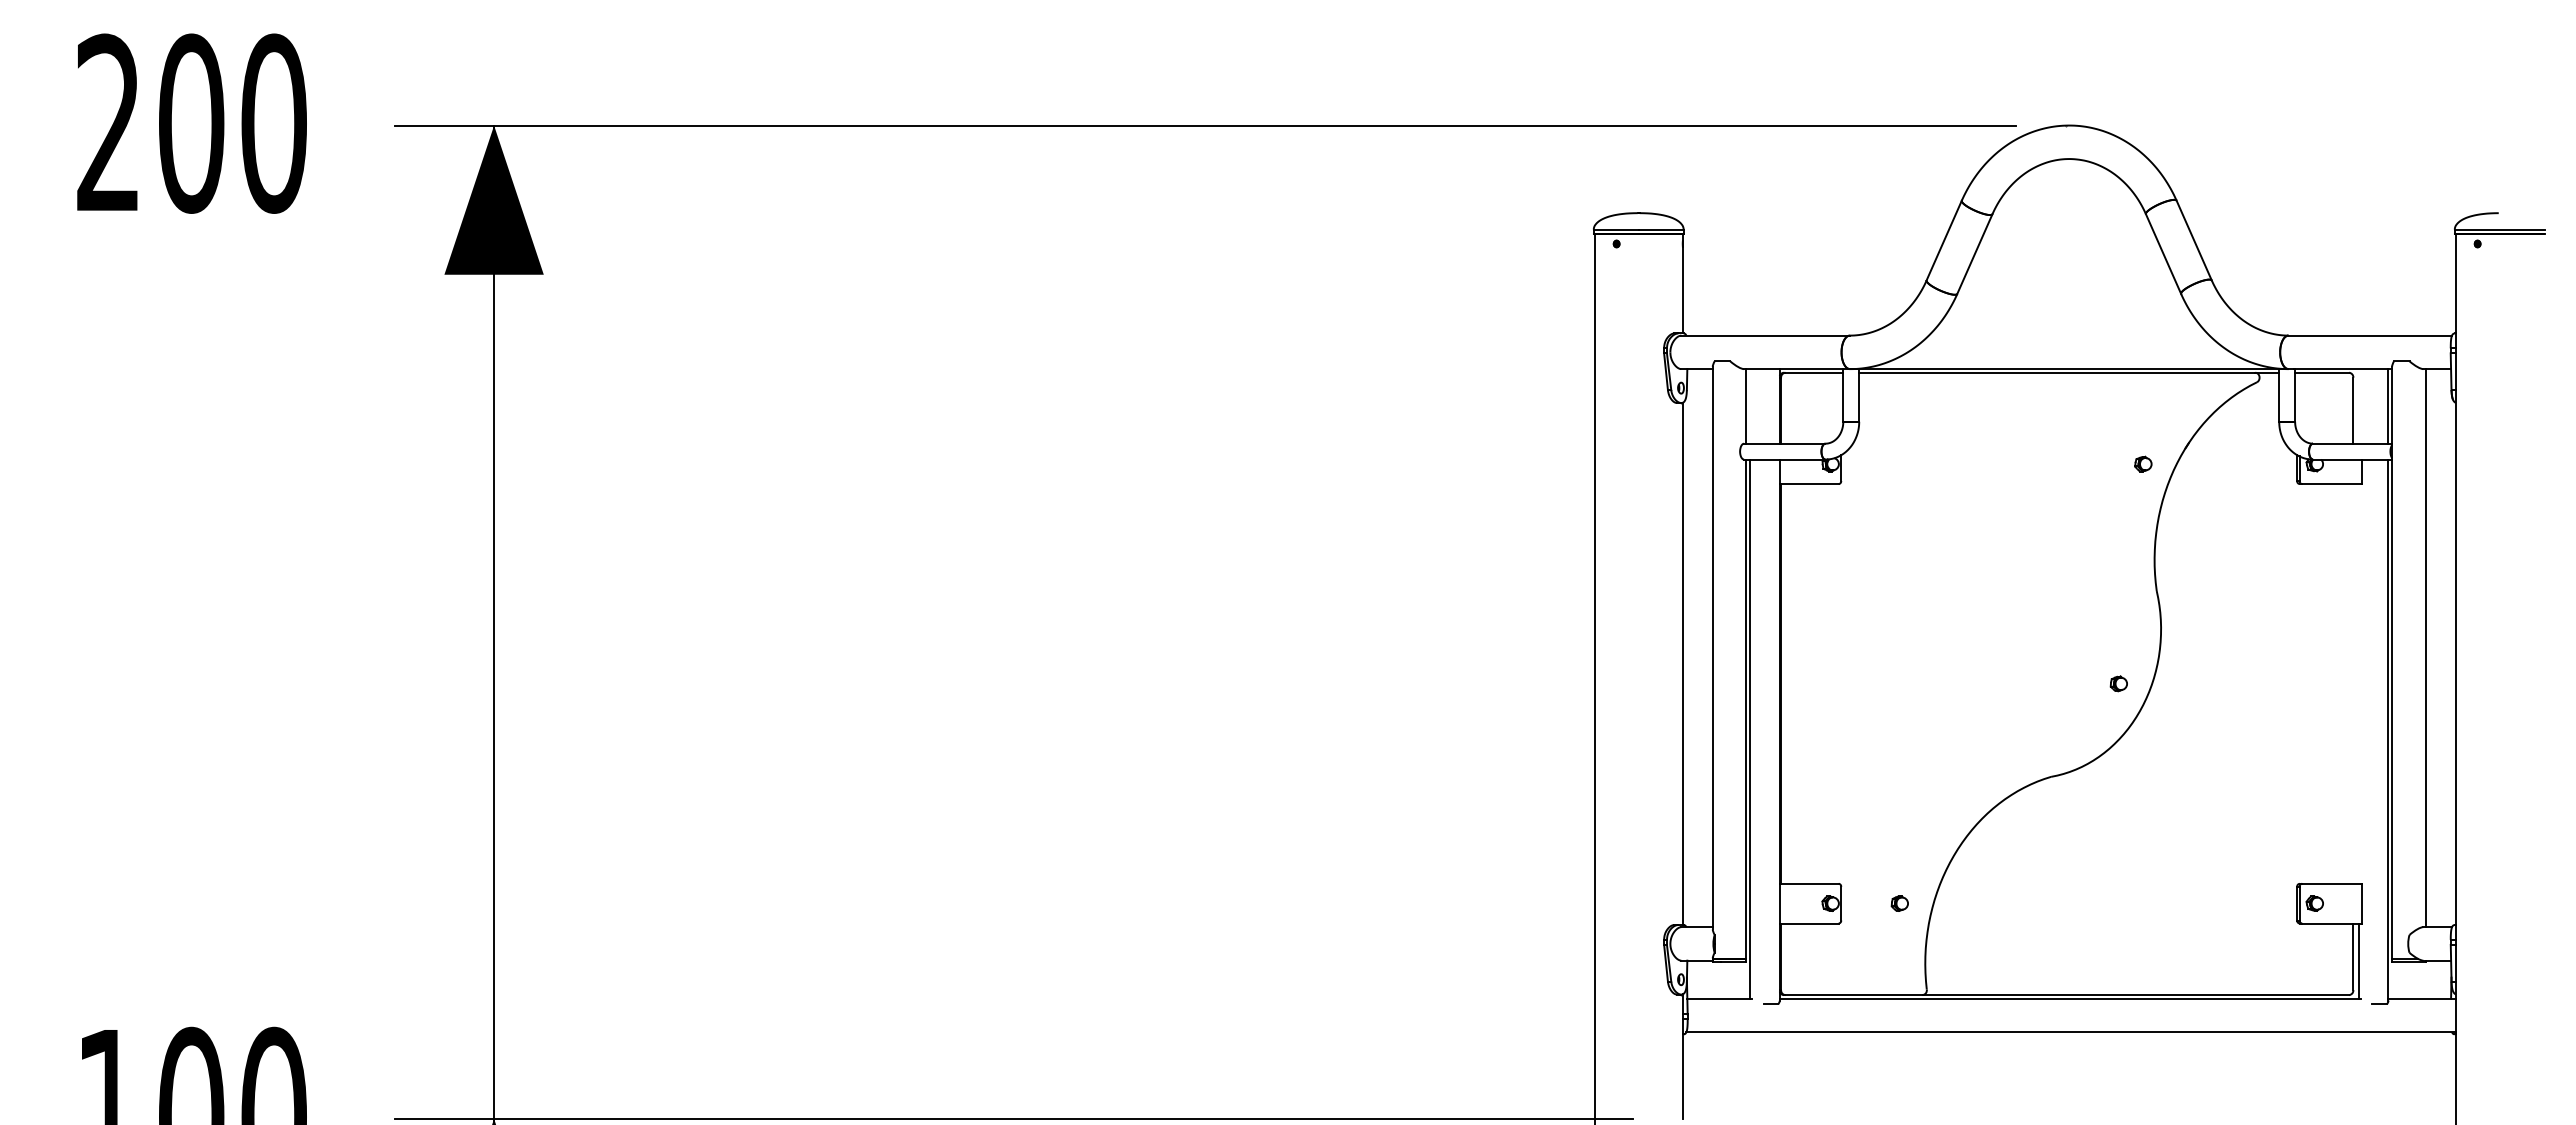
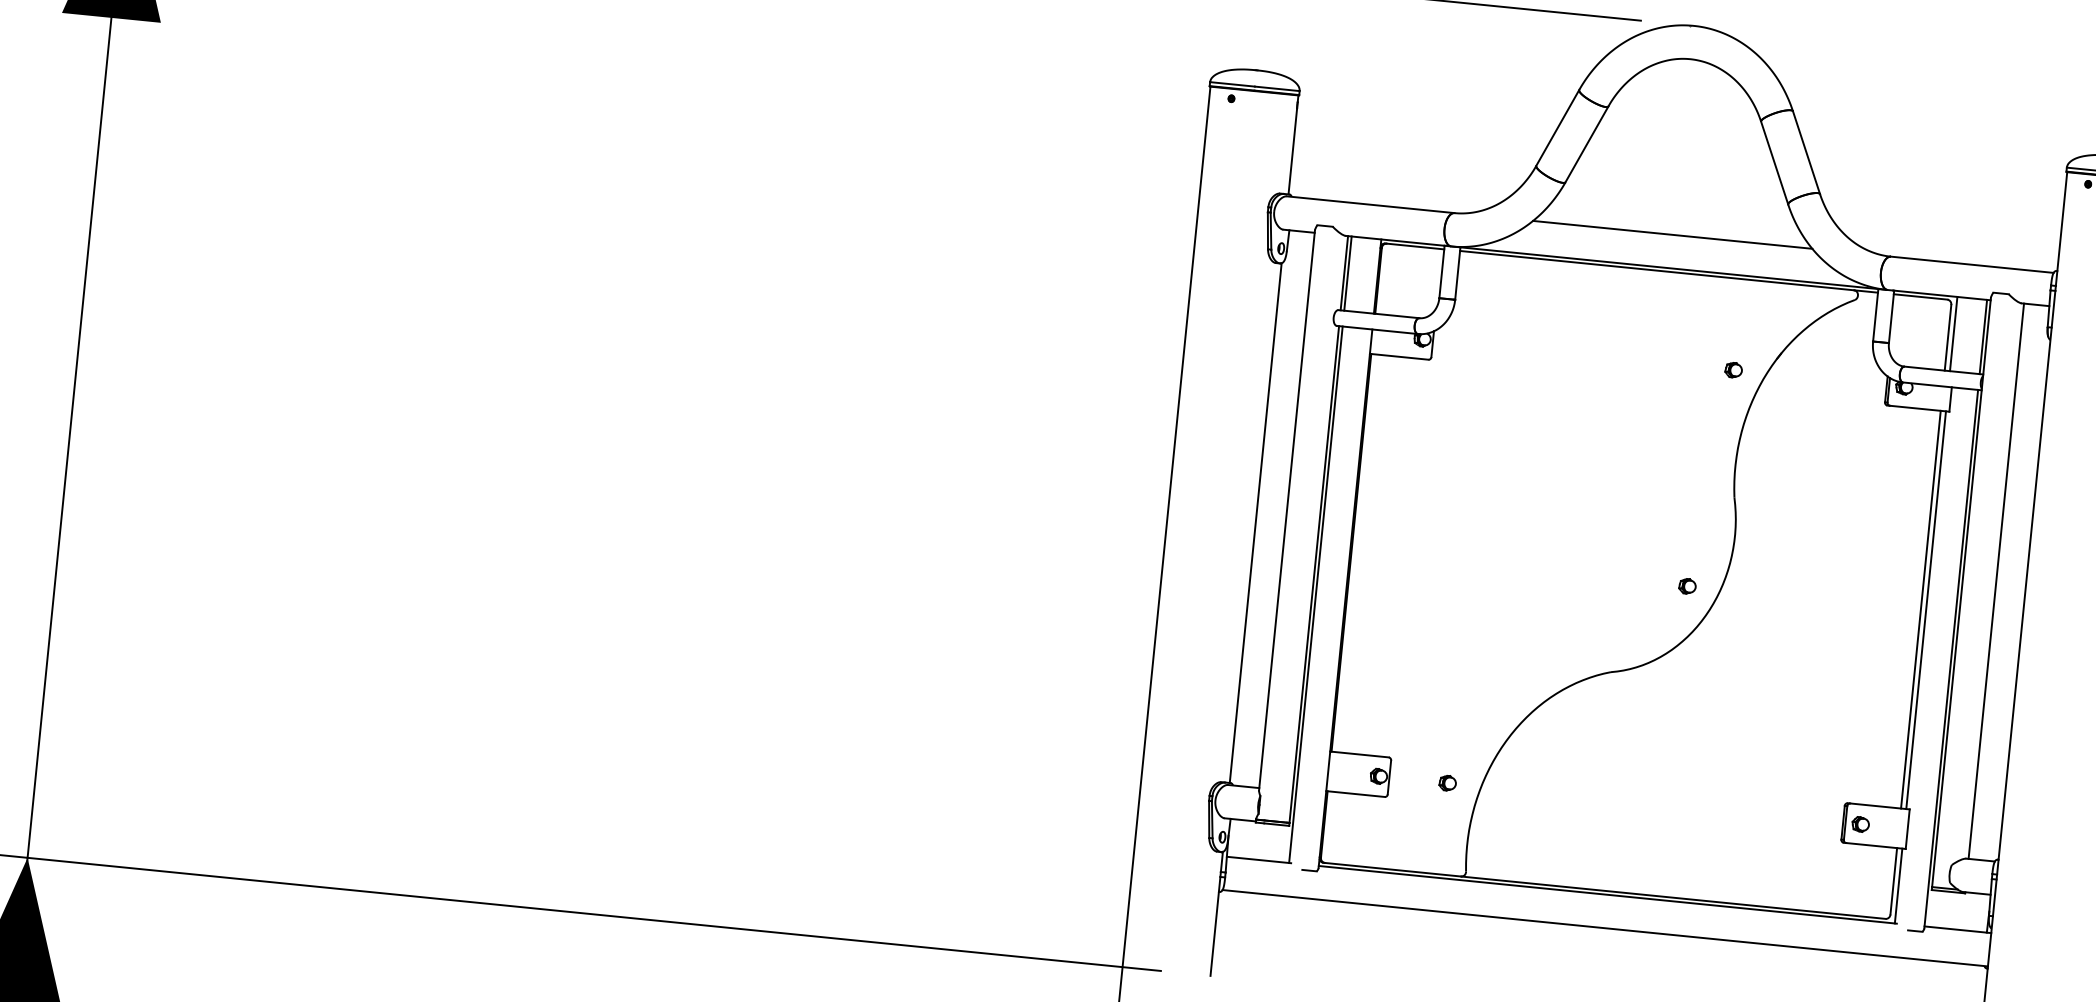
line: (2068, 335) -> (1672, 234), added
line: (1749, 406) -> (1347, 273), added
line: (2358, 406) -> (1953, 334), added
line: (2353, 683) -> (1921, 609), added
line: (2358, 683) -> (1926, 609), added

